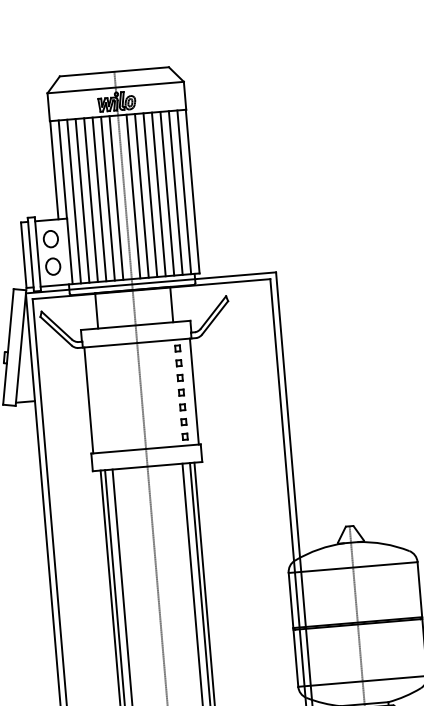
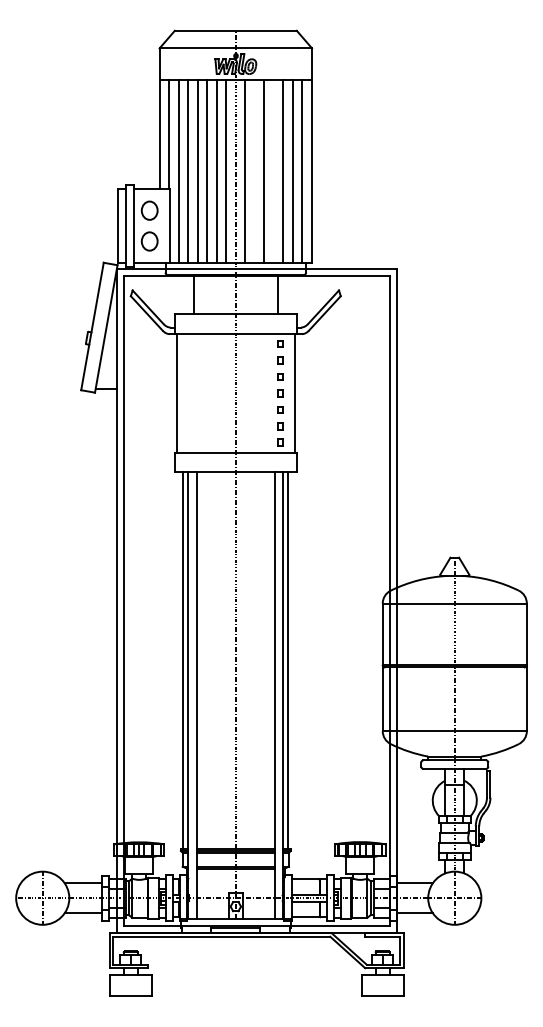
line: (158, 193) -> (273, 170), removed
line: (141, 195) -> (254, 170), removed

